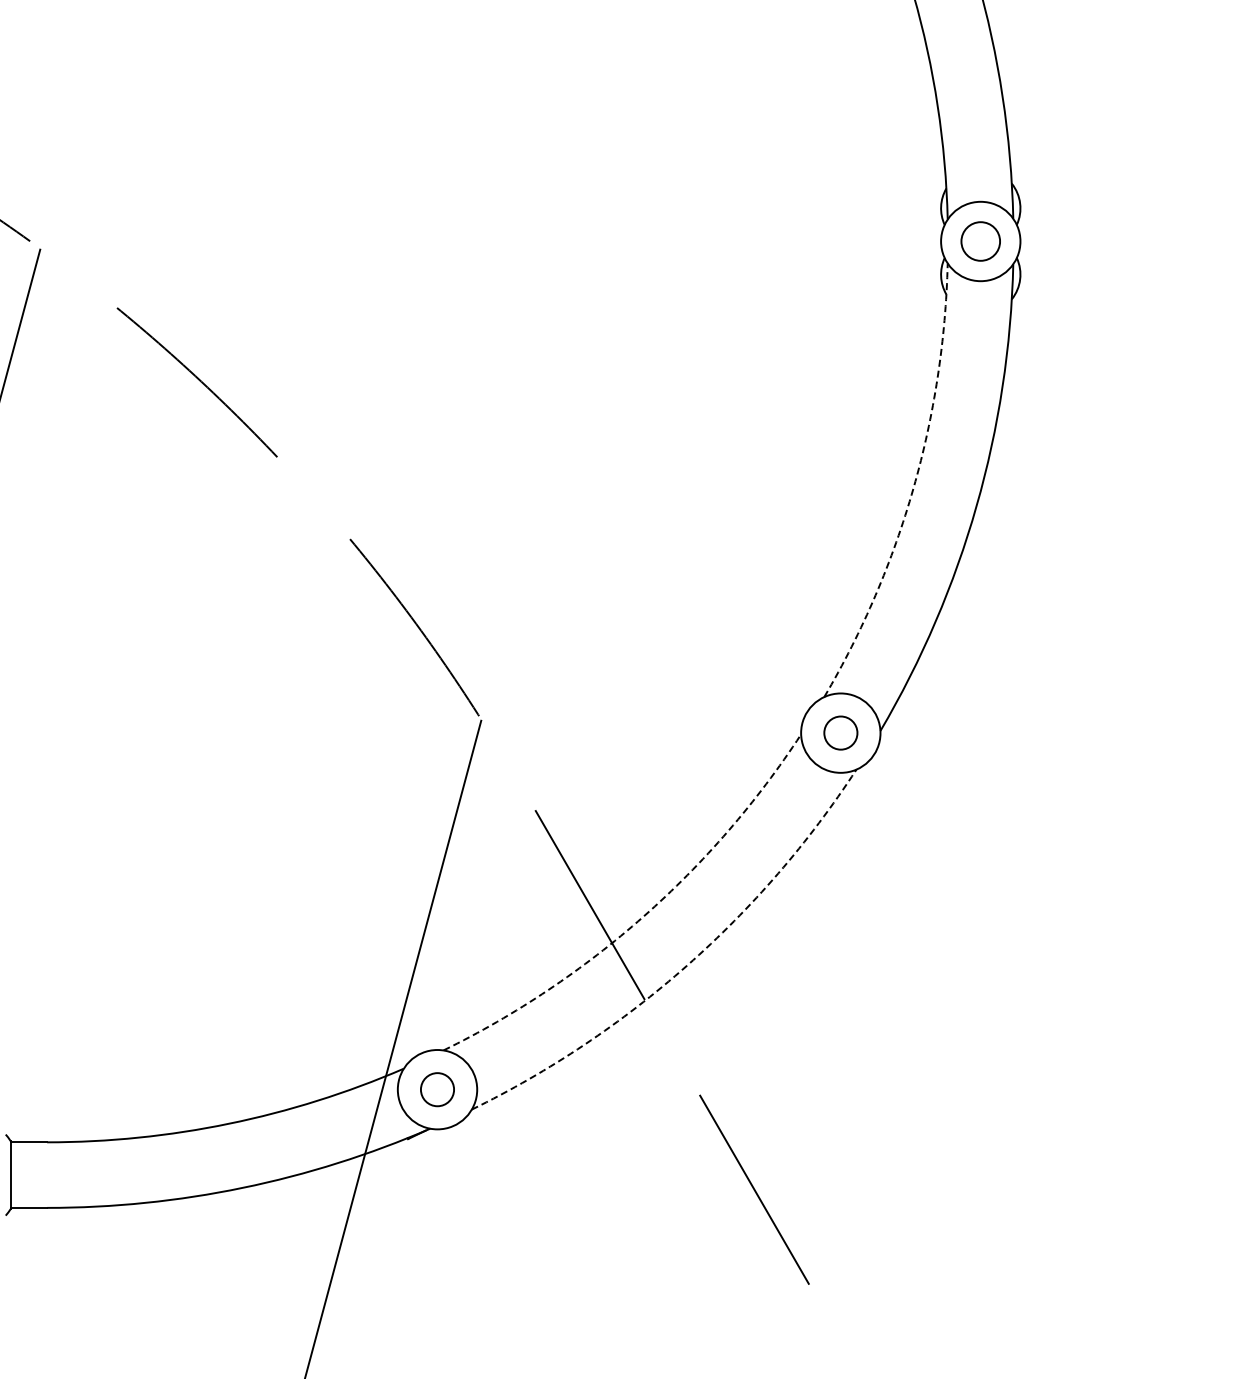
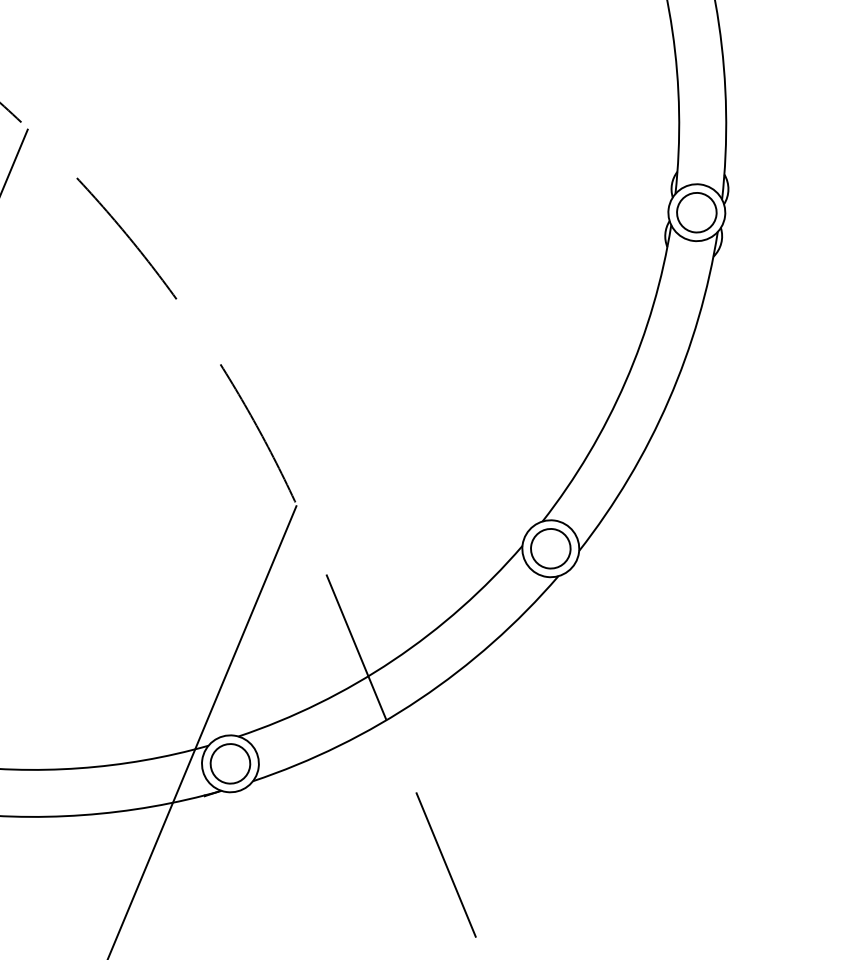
circle: (980, 241) -> (696, 212), size x1.43
arc: (913, 488) -> (625, 381), dashed -> solid
circle: (840, 732) -> (550, 548), size x1.67
arc: (643, 916) -> (393, 660), dashed -> solid
arc: (687, 965) -> (419, 699), dashed -> solid
circle: (437, 1089) -> (230, 763), size x1.67

